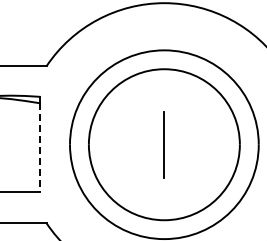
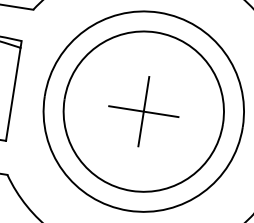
line: (164, 144) -> (143, 111), added
line: (40, 148) -> (13, 95), dashed -> solid

